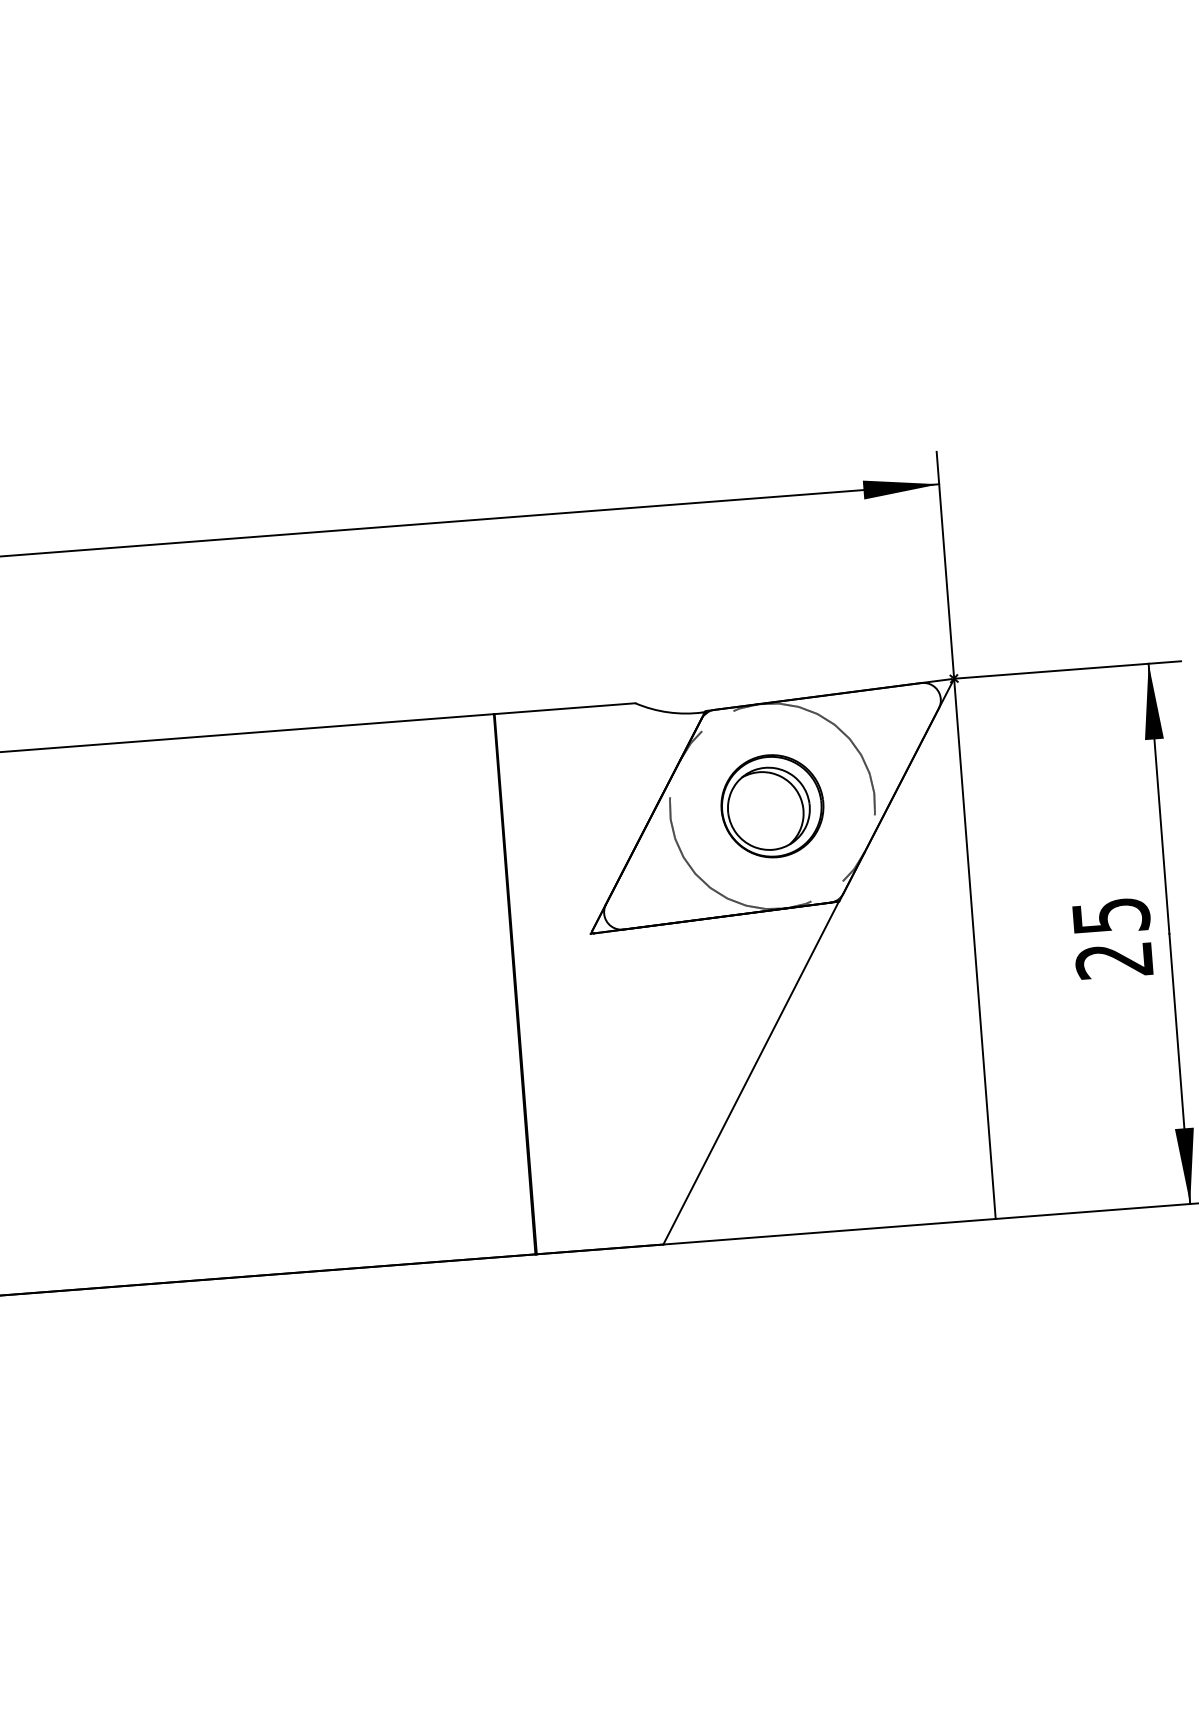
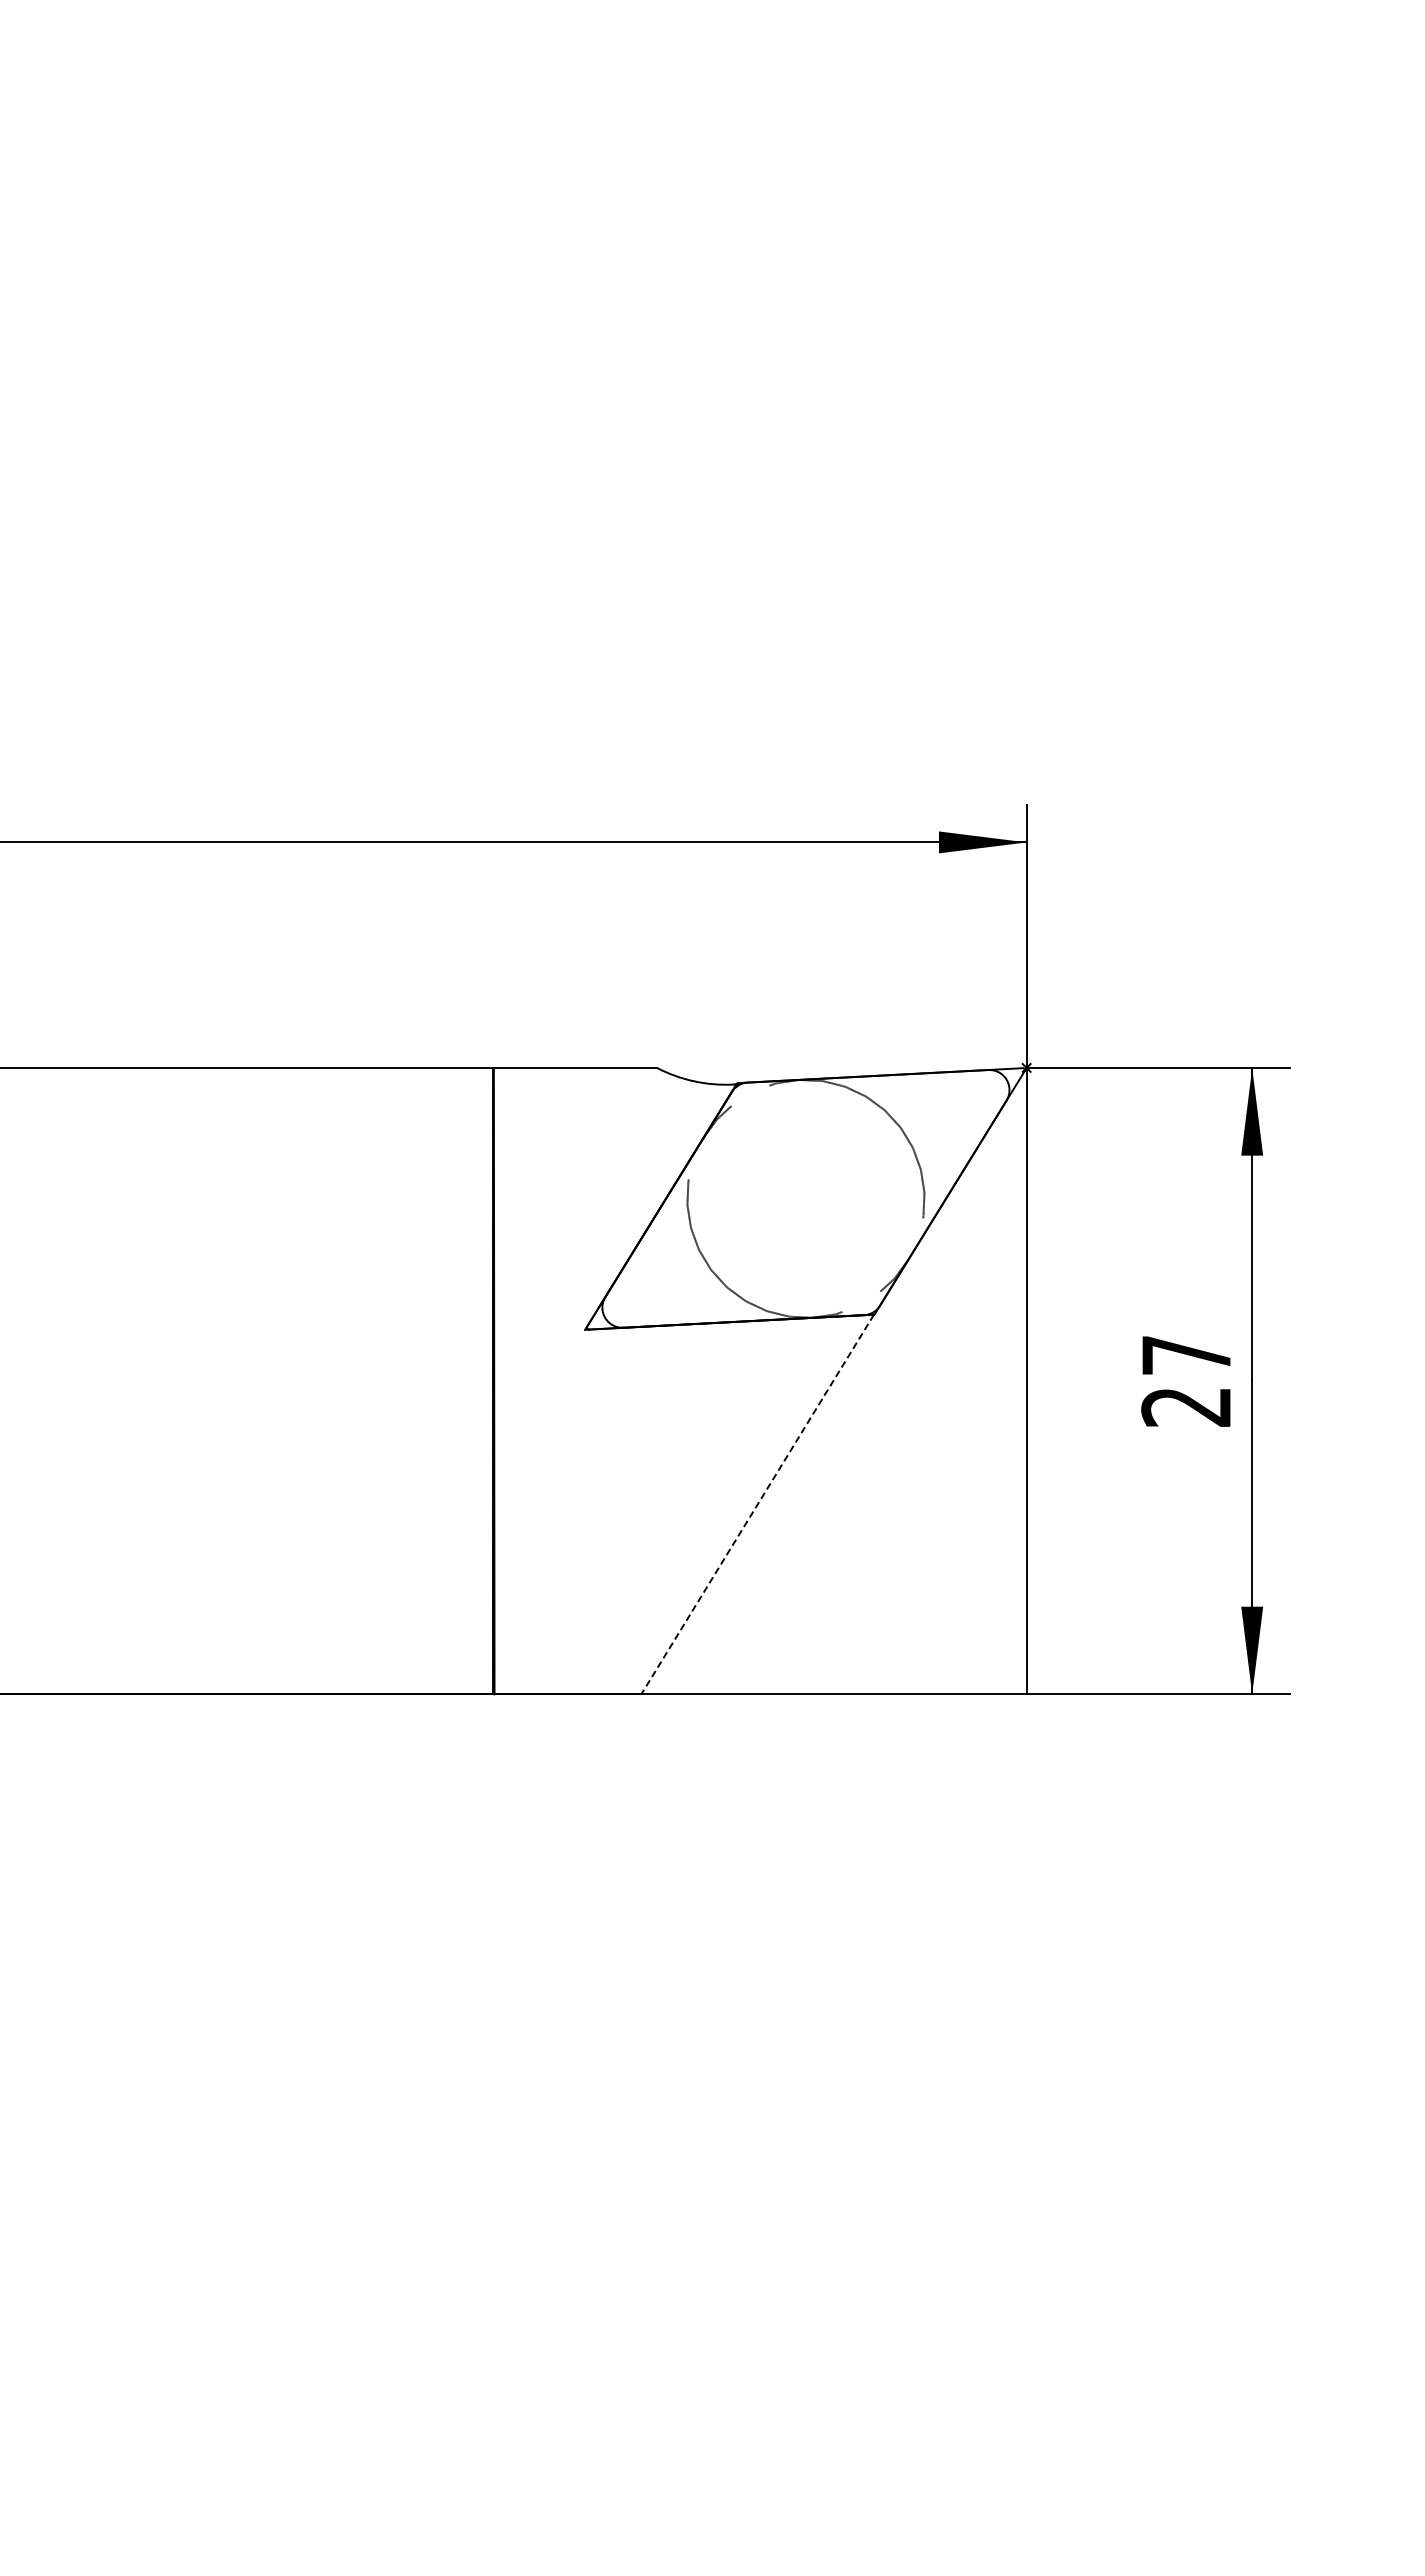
part: (772, 806) -> (805, 1198), removed
text: (1111, 916) -> (1187, 1355), 25 -> 27
line: (750, 1073) -> (757, 1504), solid -> dashed

